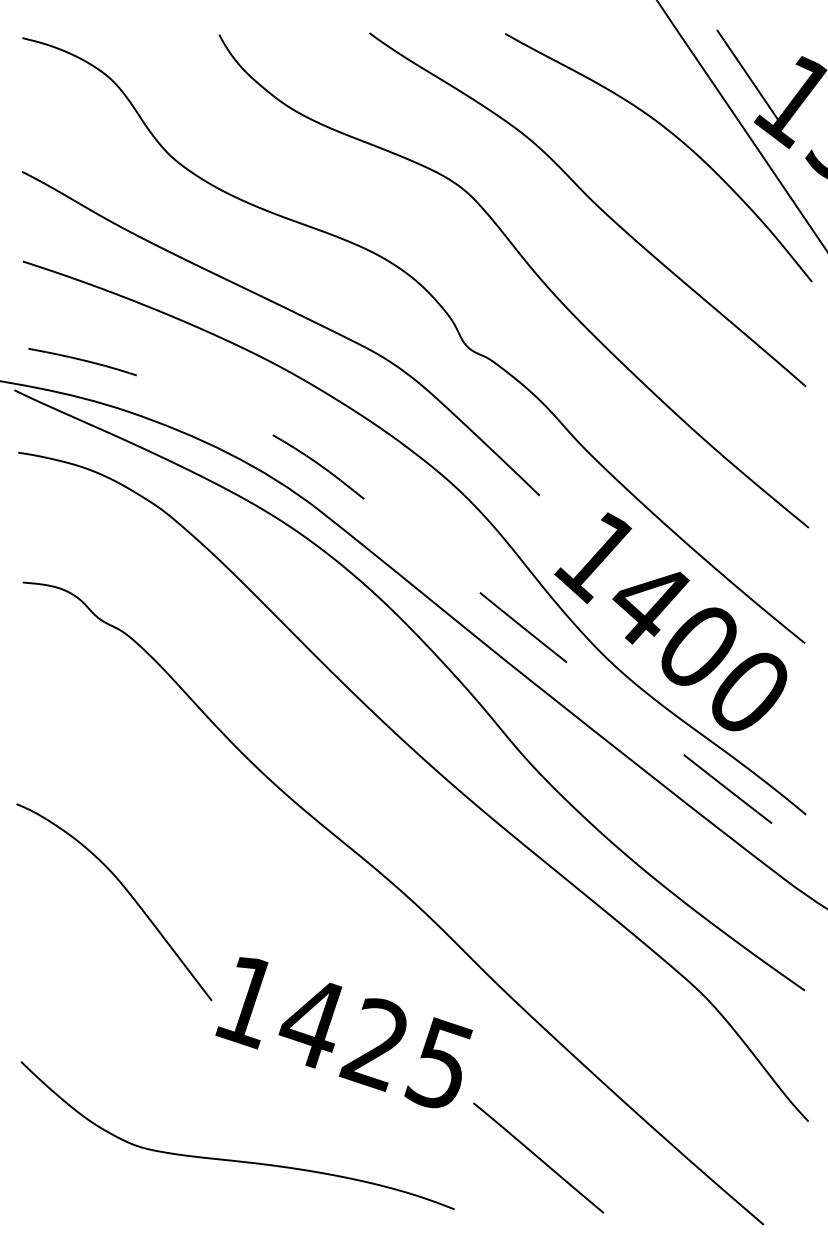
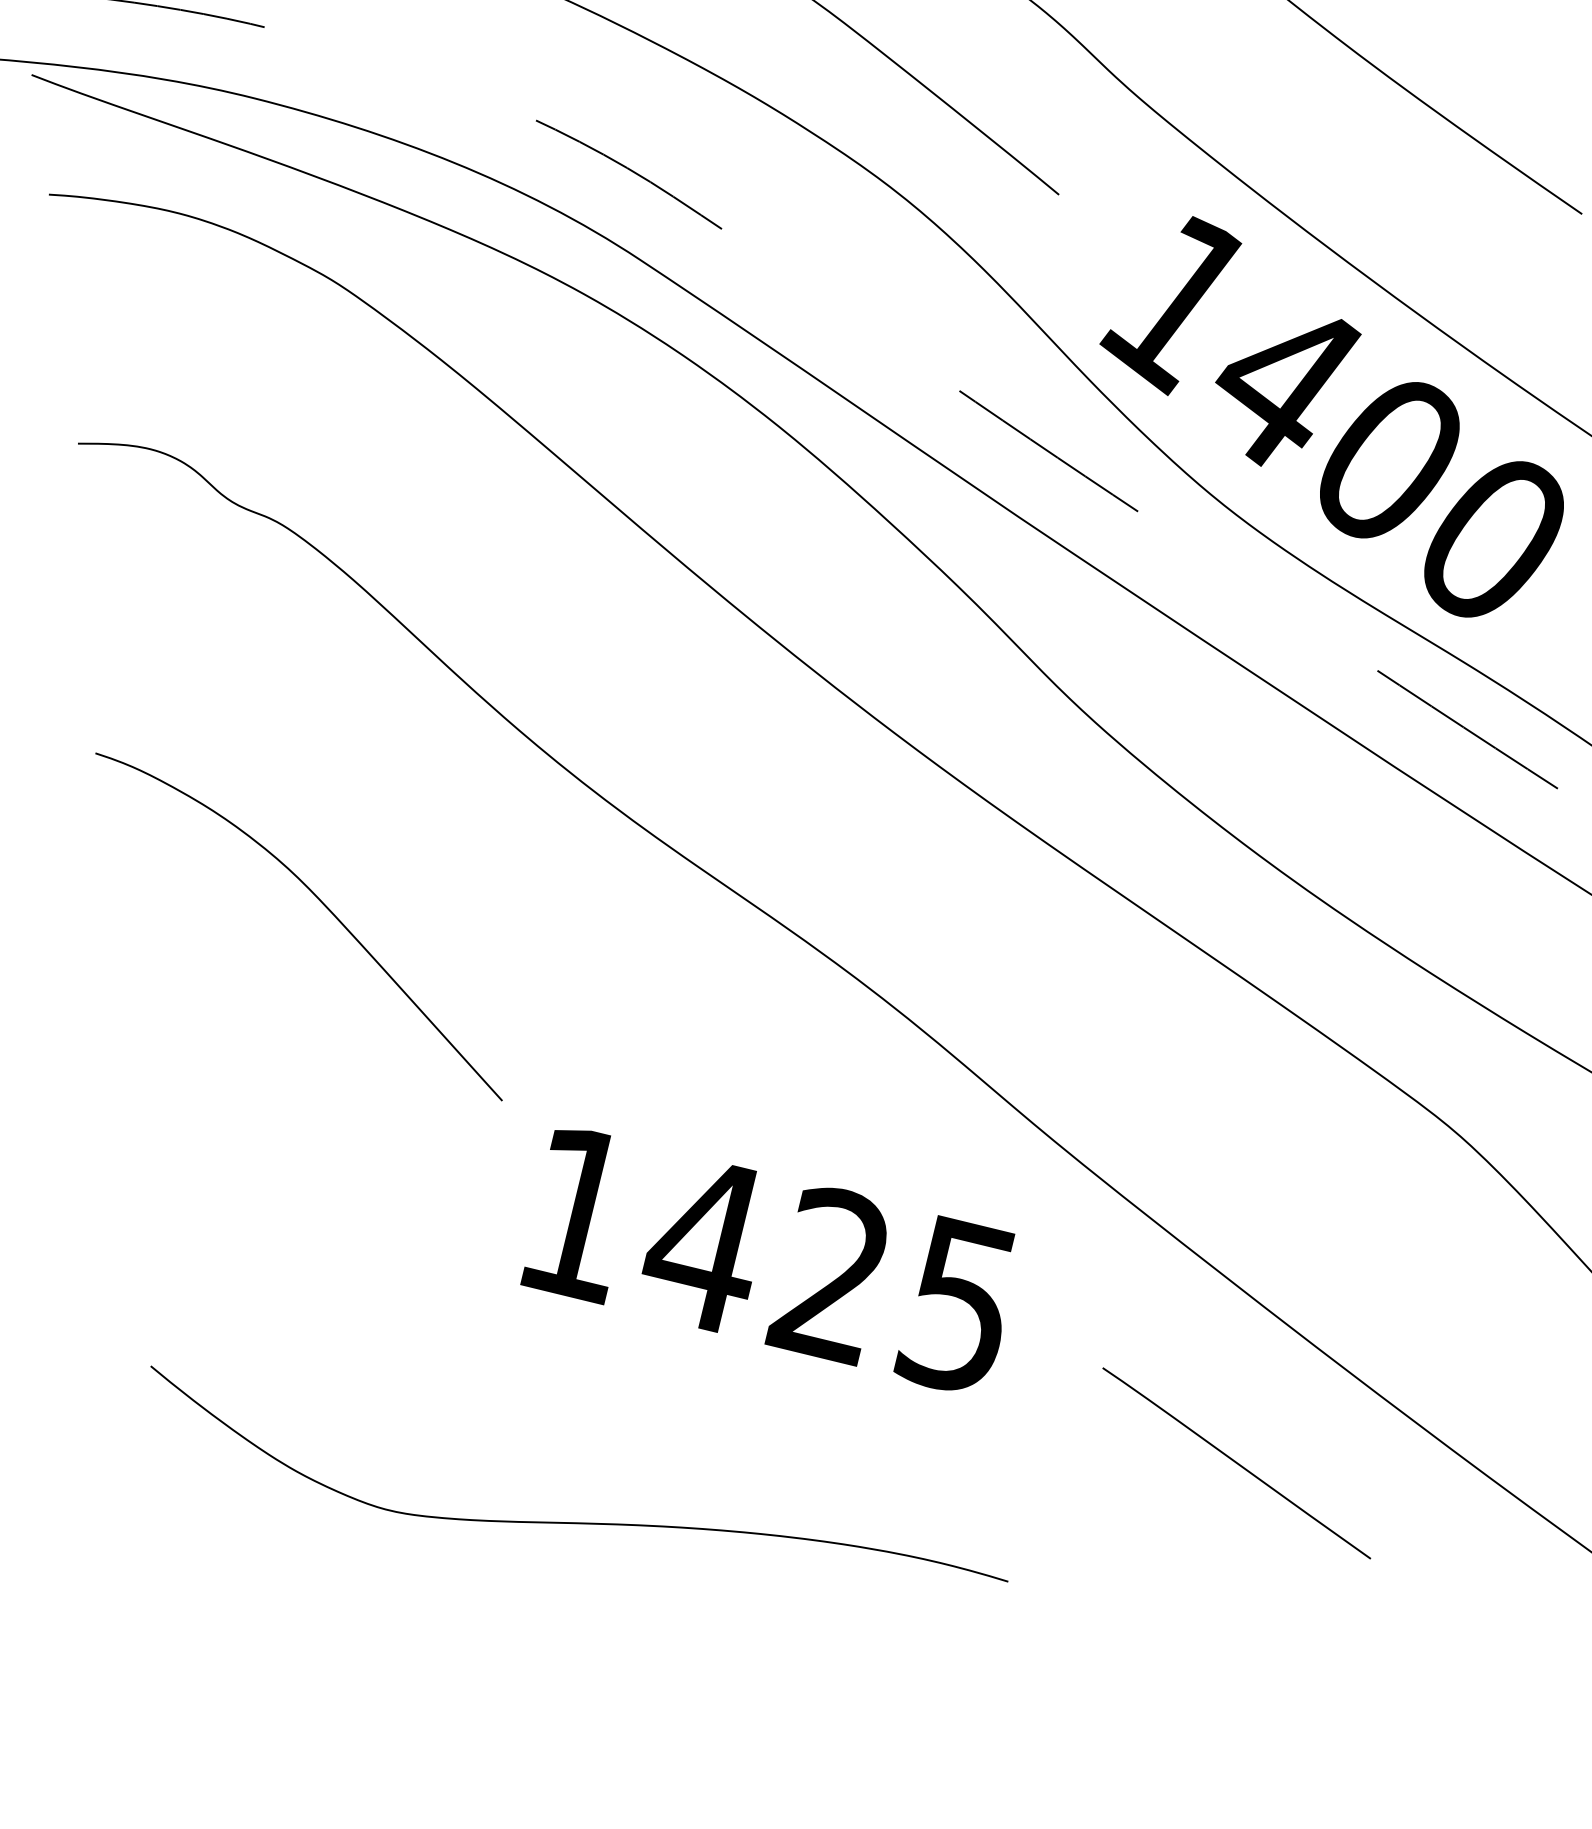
curve: (125, 890) -> (318, 902), moved
line: (538, 1157) -> (1236, 1462), moved

